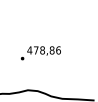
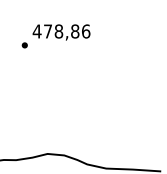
text: (40, 53) -> (55, 36), moved

